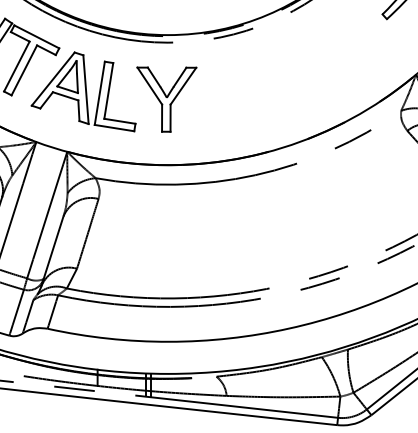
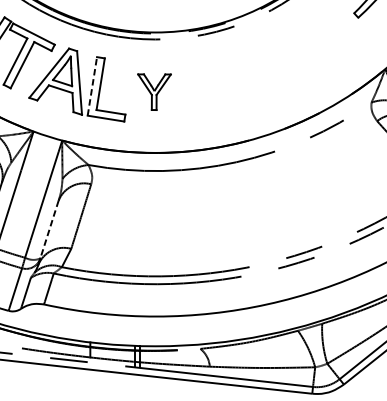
line: (99, 92) -> (92, 85), solid -> dashed
part: (166, 99) -> (154, 92), size x0.6
line: (53, 247) -> (49, 229), solid -> dashed

